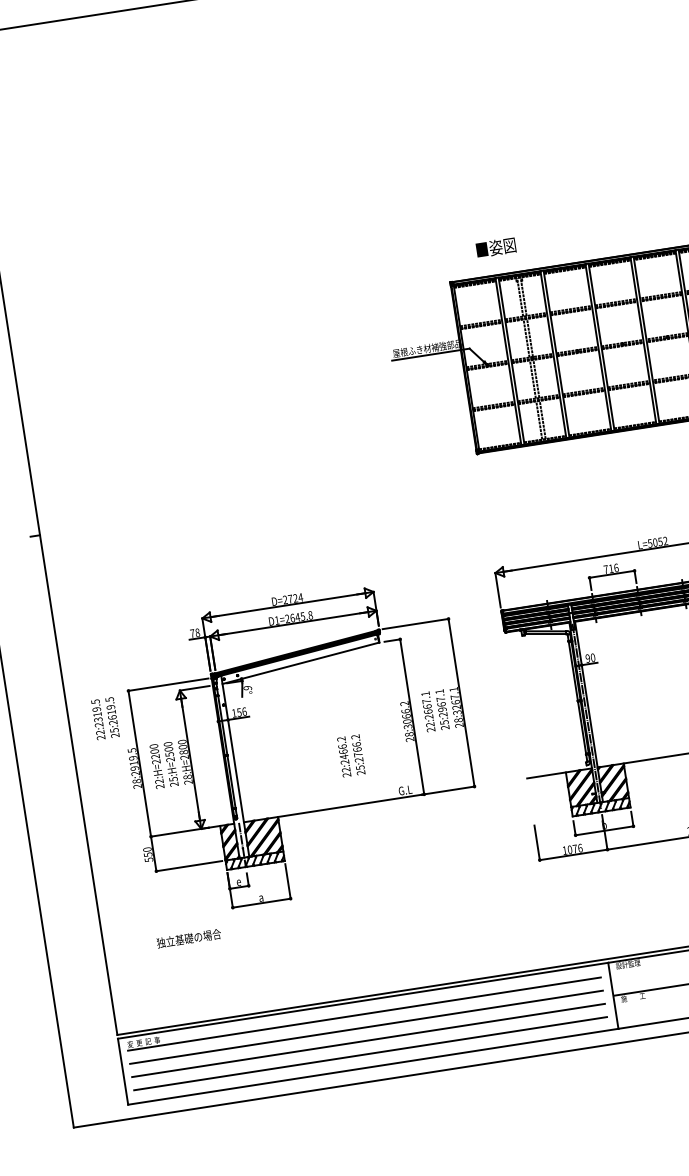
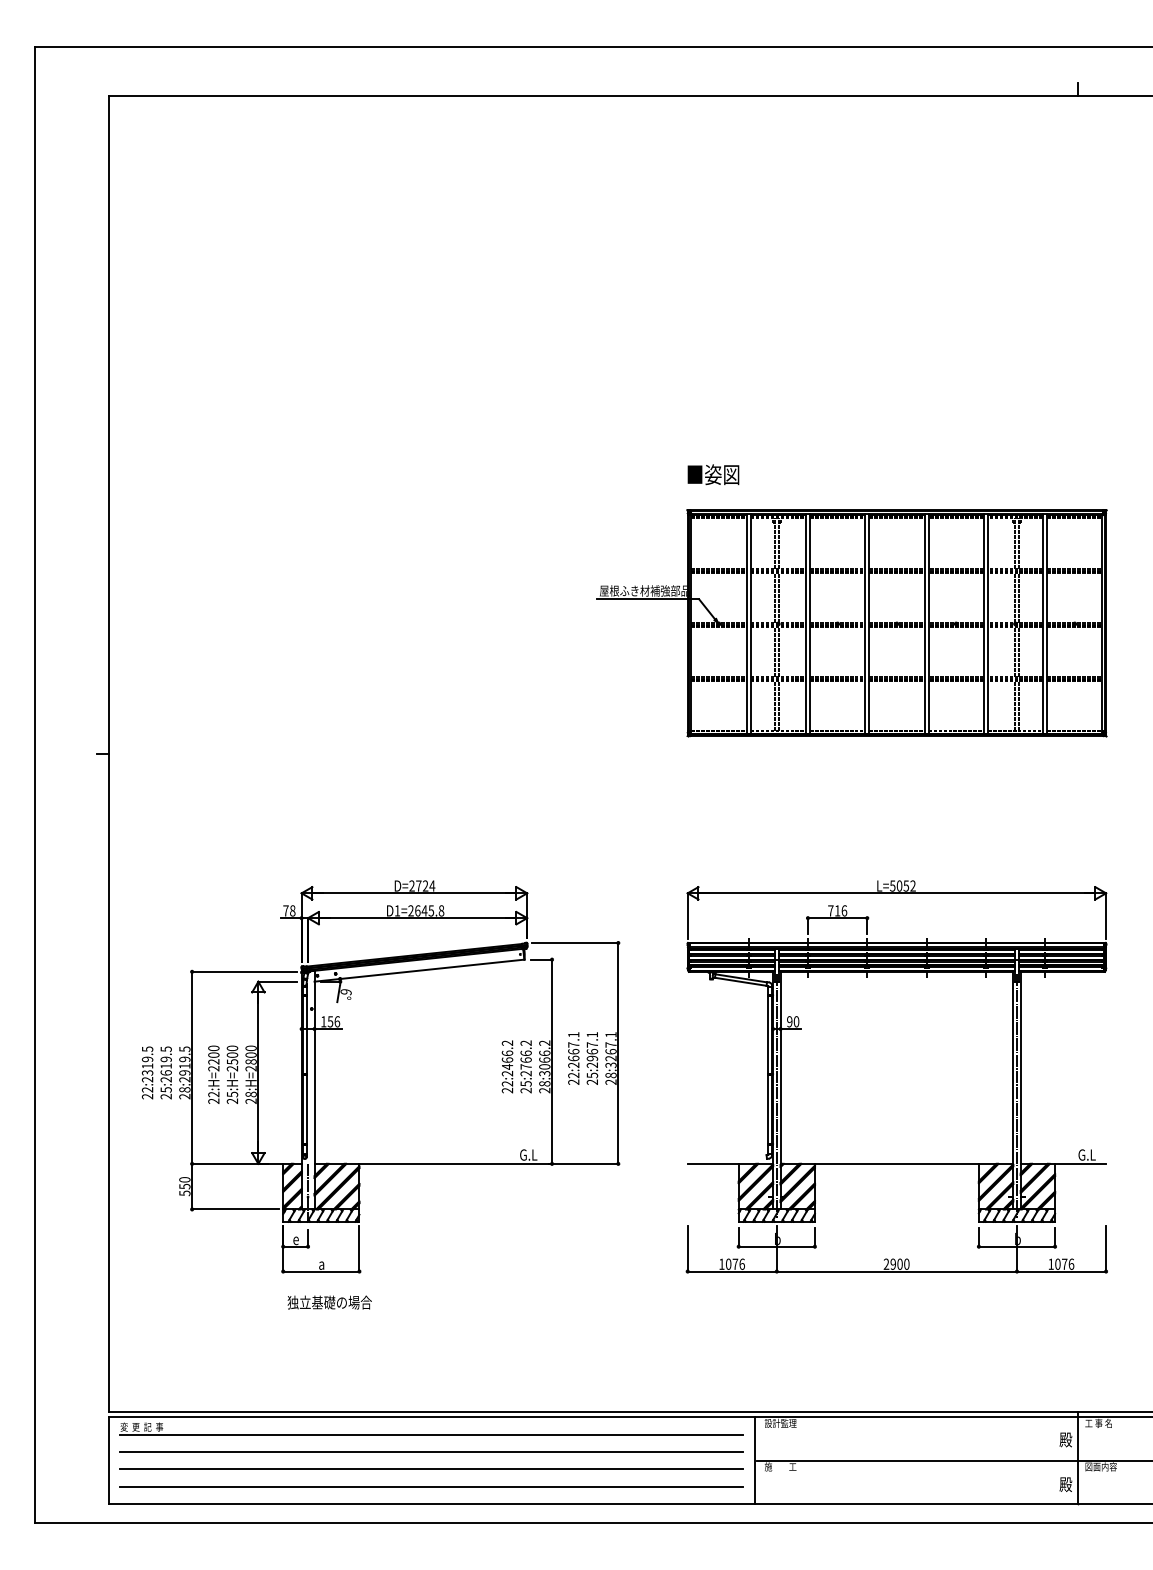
text: (496, 247) -> (713, 474), moved
text: (105, 718) -> (156, 1072), moved
text: (350, 755) -> (516, 1066), moved
text: (188, 938) -> (329, 1302), moved

